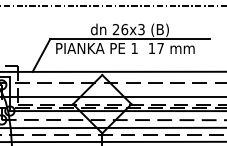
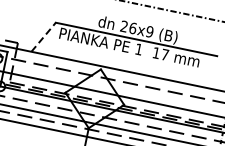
text: (141, 29) -> (149, 31), 26x3 -> 26x9
line: (41, 55) -> (43, 37), solid -> dashed

